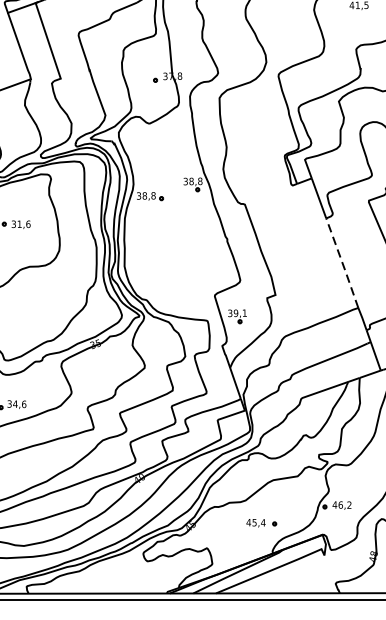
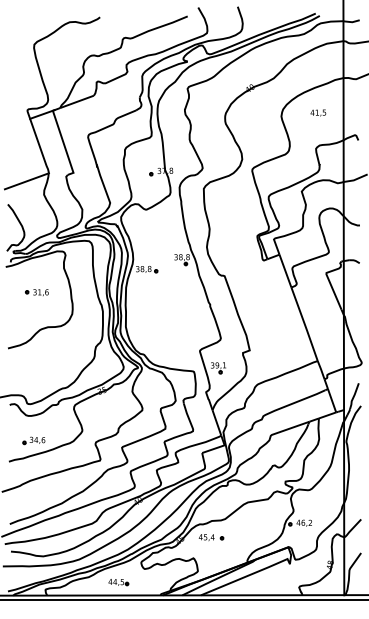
line: (343, 263) -> (305, 324), dashed -> solid
part: (261, 522) -> (211, 537), moved
part: (115, 577) -> (118, 582), added

